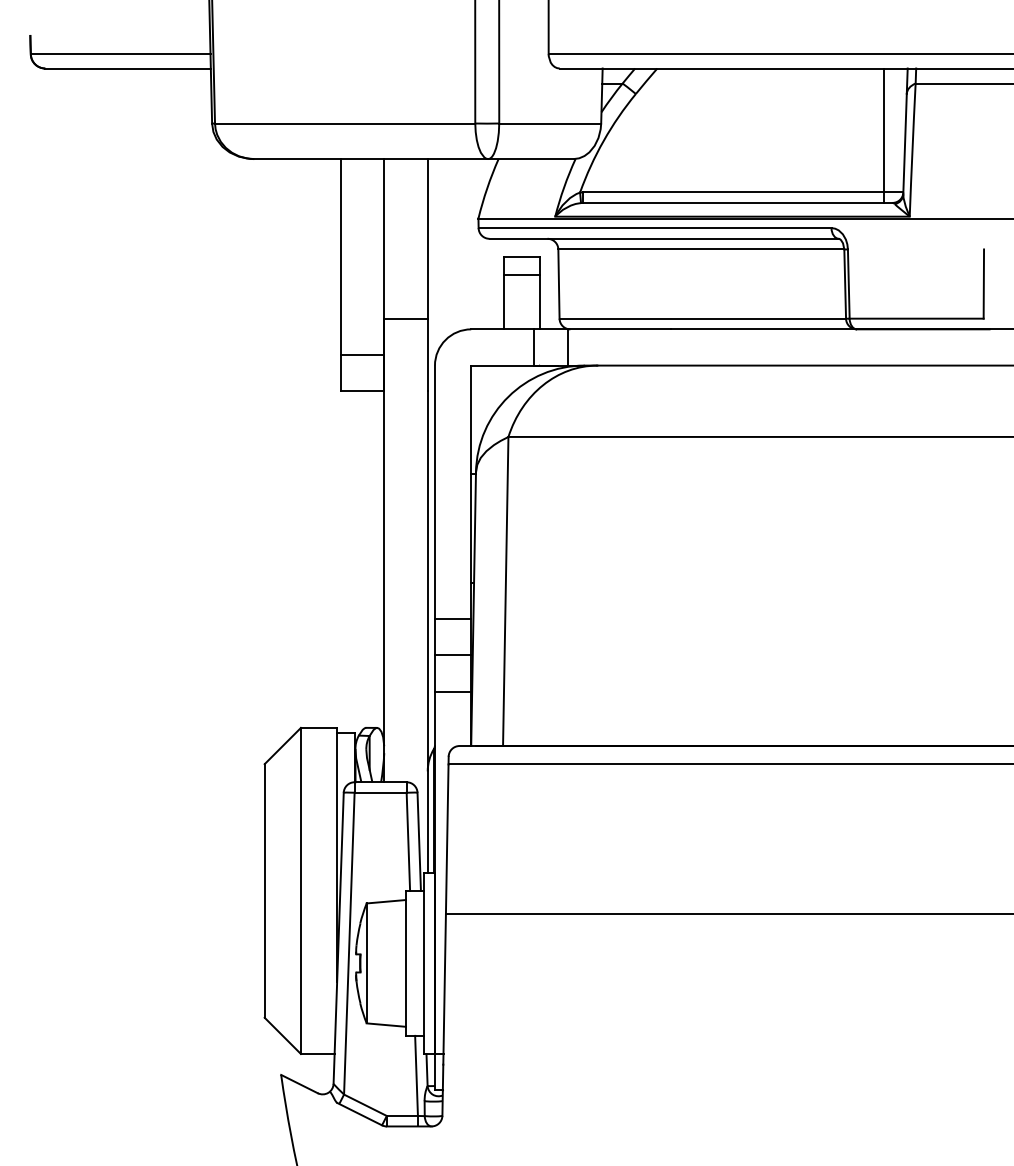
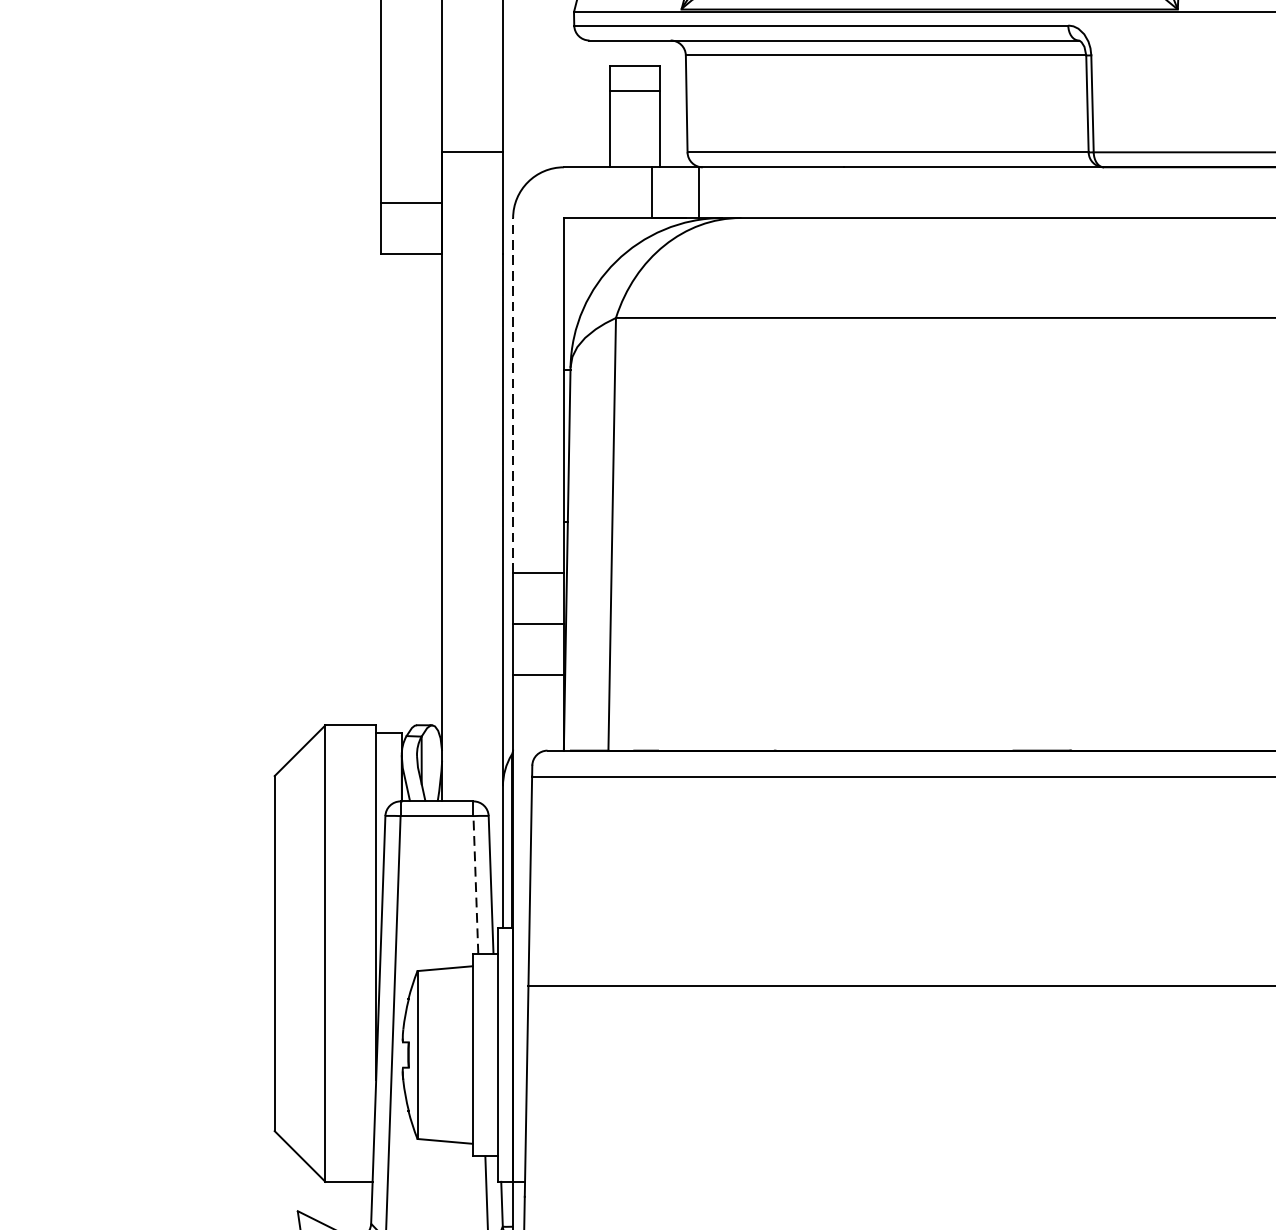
line: (434, 492) -> (512, 395), solid -> dashed
line: (408, 841) -> (476, 884), solid -> dashed

